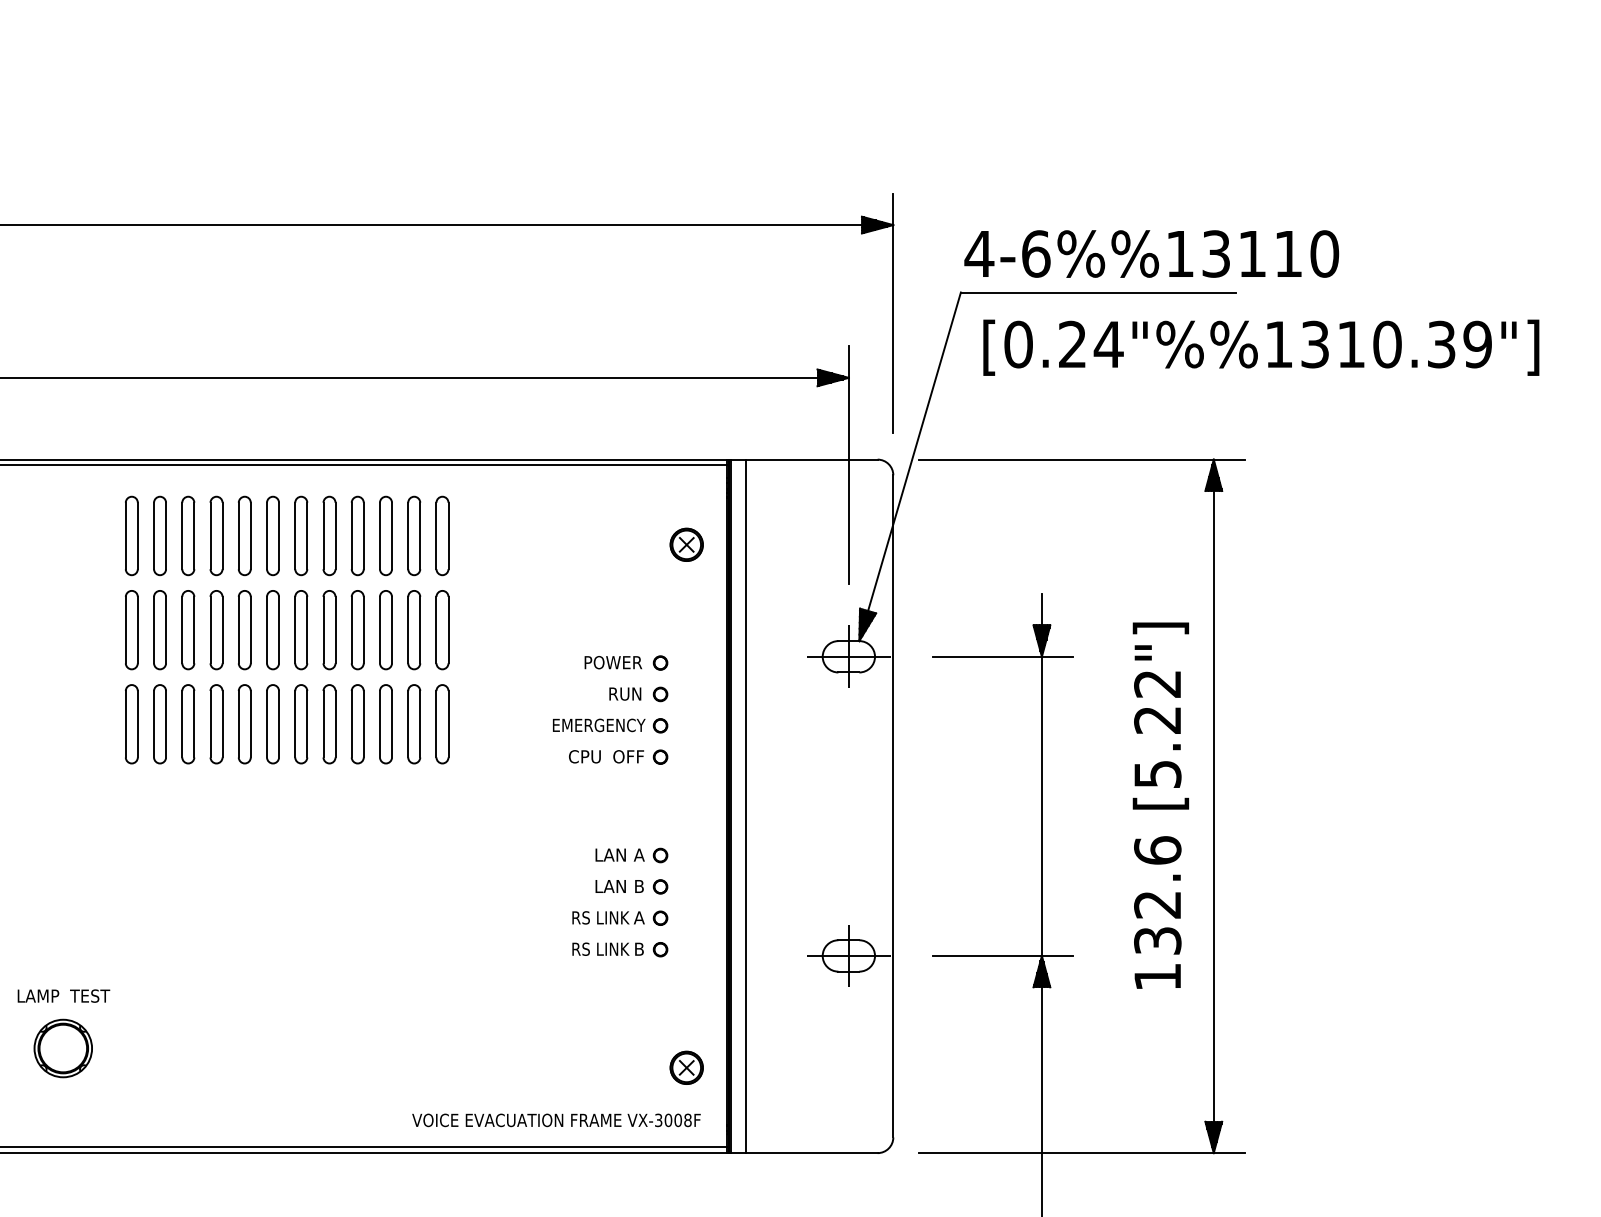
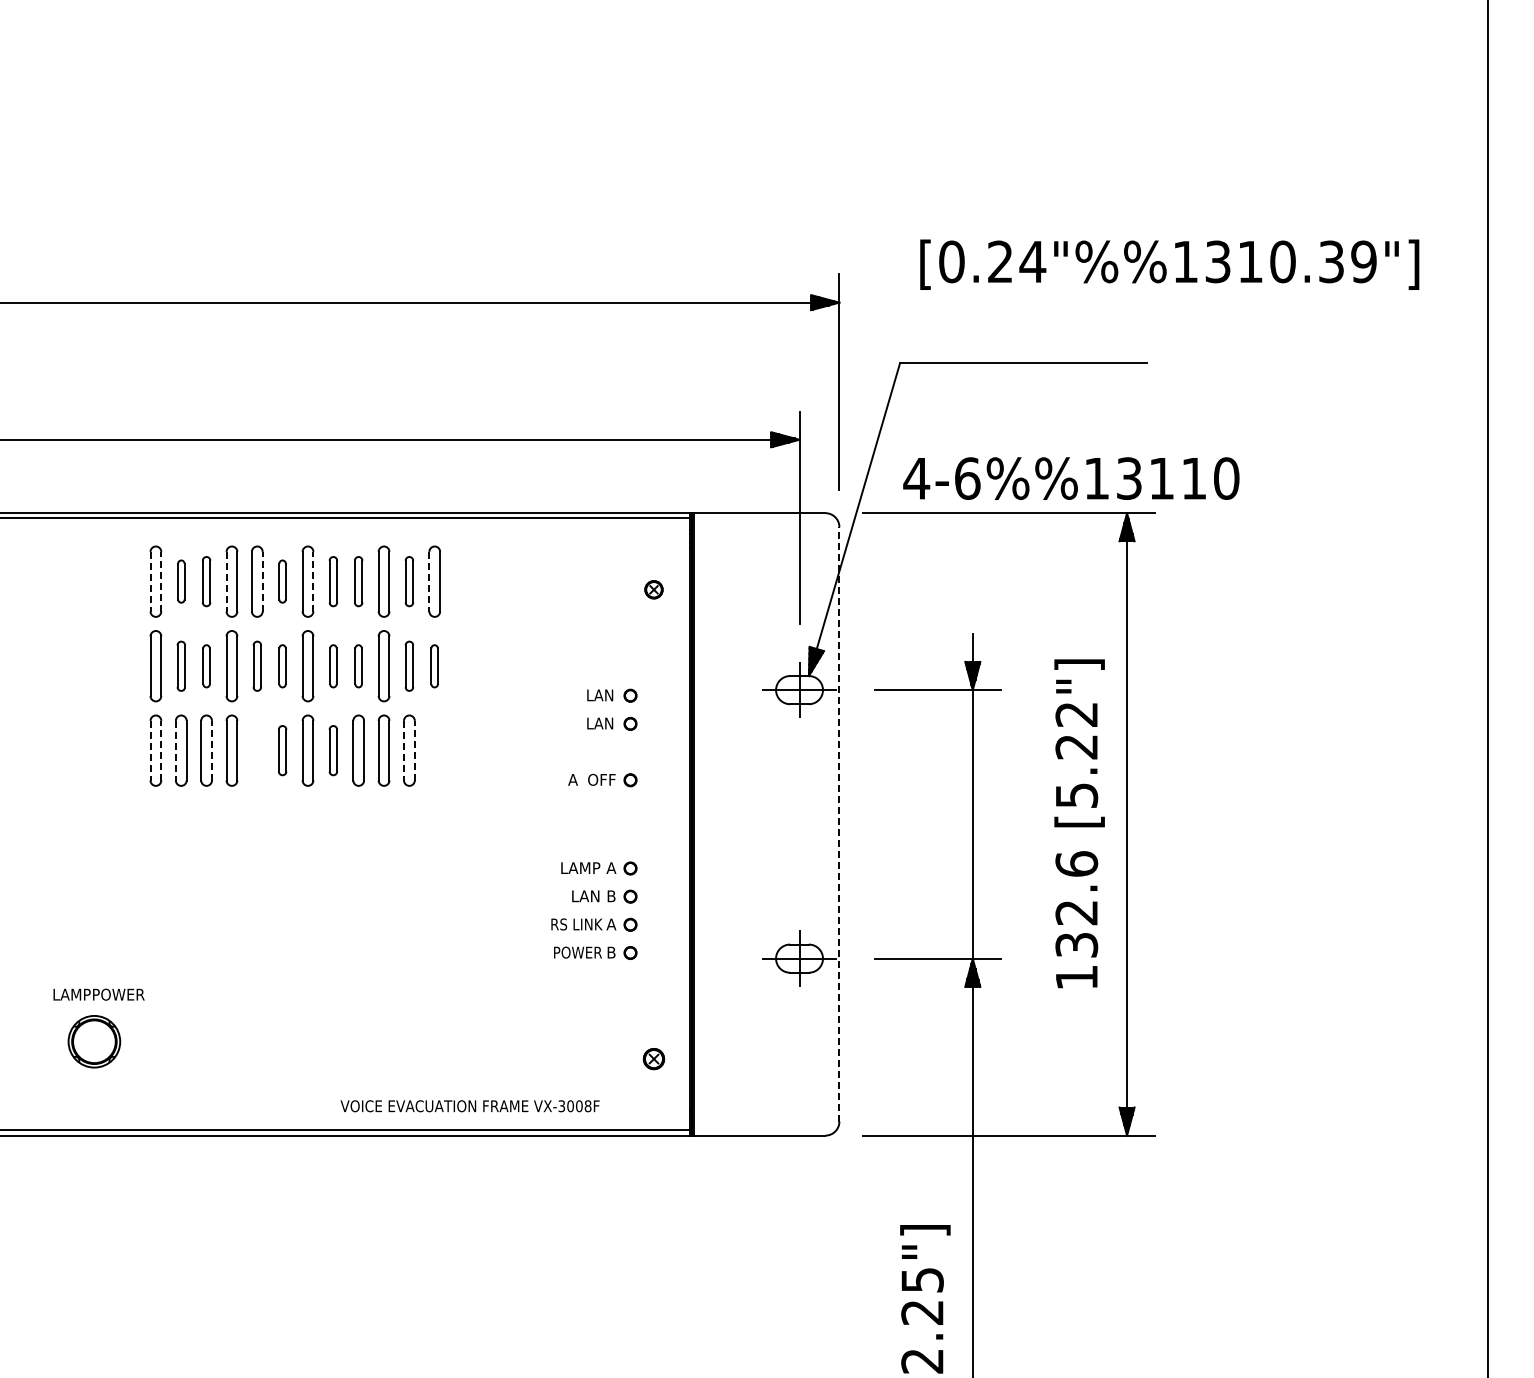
text: (1151, 253) -> (1071, 478), moved
text: (1261, 347) -> (1169, 264), moved
line: (125, 535) -> (150, 581), solid -> dashed
line: (138, 535) -> (161, 581), solid -> dashed
part: (160, 535) -> (181, 581), size x0.6
part: (188, 535) -> (206, 581), size x0.7
line: (210, 535) -> (226, 581), solid -> dashed
line: (250, 535) -> (262, 581), solid -> dashed
part: (272, 535) -> (282, 581), size x0.6
line: (307, 535) -> (313, 581), solid -> dashed
part: (329, 535) -> (333, 581), size x0.7
part: (357, 535) -> (358, 581), size x0.7
part: (414, 535) -> (409, 581), size x0.7
line: (436, 535) -> (429, 581), solid -> dashed
part: (686, 544) -> (653, 589), size x0.6
part: (160, 630) -> (181, 666), size x0.7
part: (188, 630) -> (206, 666), size x0.6
part: (244, 630) -> (257, 666), size x0.7
part: (272, 630) -> (282, 666), size x0.6
part: (329, 630) -> (333, 666), size x0.6
part: (357, 630) -> (358, 666), size x0.6
part: (414, 630) -> (409, 666), size x0.7
part: (442, 630) -> (434, 666), size x0.6
text: (612, 662) -> (587, 695), POWER -> LAN
text: (619, 693) -> (593, 723), RUN -> LAN
line: (125, 724) -> (150, 750), solid -> dashed
line: (138, 724) -> (161, 750), solid -> dashed
line: (153, 724) -> (175, 750), solid -> dashed
line: (194, 724) -> (212, 750), solid -> dashed
part: (244, 724) -> (257, 750), removed
part: (272, 724) -> (282, 750), size x0.7
part: (329, 724) -> (333, 750), size x0.7
line: (408, 724) -> (404, 750), solid -> dashed
line: (419, 724) -> (414, 750), solid -> dashed
part: (442, 724) -> (434, 750), removed
part: (610, 726) -> (585, 752), removed
text: (584, 756) -> (562, 779), CPU -> A
line: (893, 805) -> (839, 823), solid -> dashed
line: (746, 806) -> (707, 824), removed
text: (604, 854) -> (580, 867), LAN -> LAMP
text: (600, 949) -> (576, 952), RS LINK -> POWER
text: (90, 995) -> (118, 994), TEST -> POWER
part: (686, 1067) -> (653, 1058), size x0.7
text: (555, 1120) -> (469, 1106), moved

